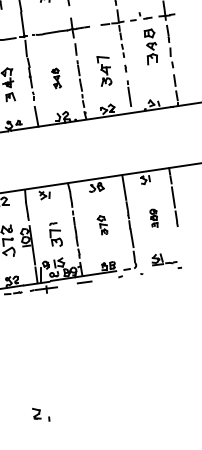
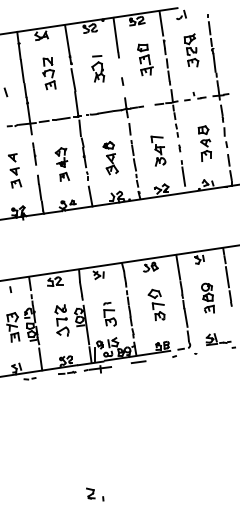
part: (150, 46) -> (204, 143), moved
part: (56, 78) -> (110, 158), size x1.67
part: (153, 217) -> (207, 297), size x1.67
part: (102, 224) -> (156, 304), size x1.67

